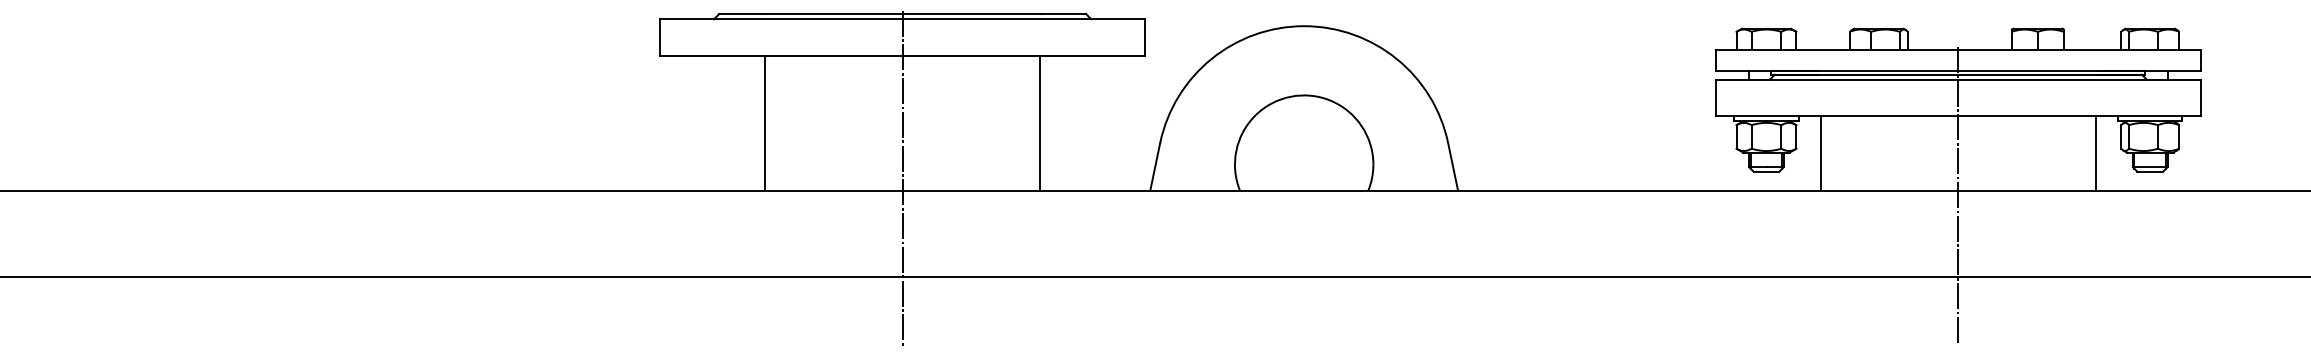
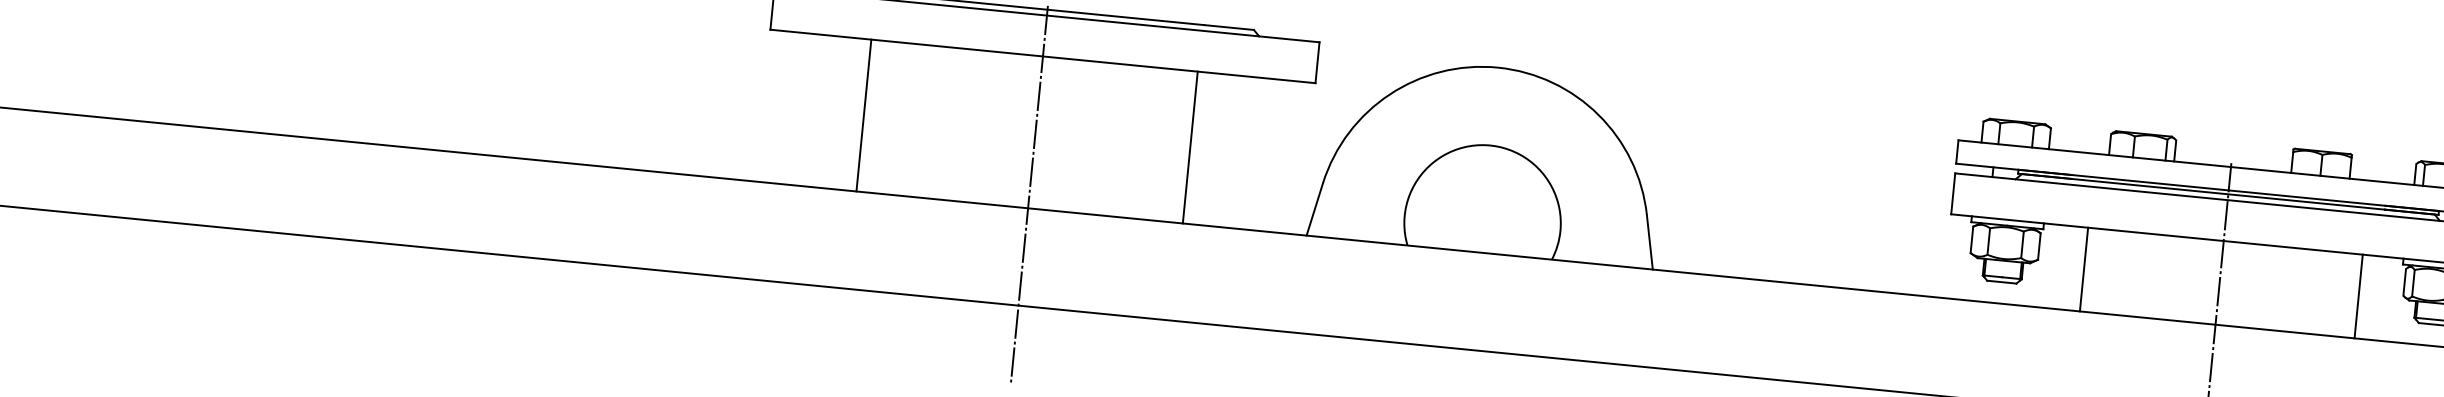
line: (765, 122) -> (864, 114), moved
line: (1820, 153) -> (2083, 269), moved
line: (2095, 153) -> (2358, 296), moved

